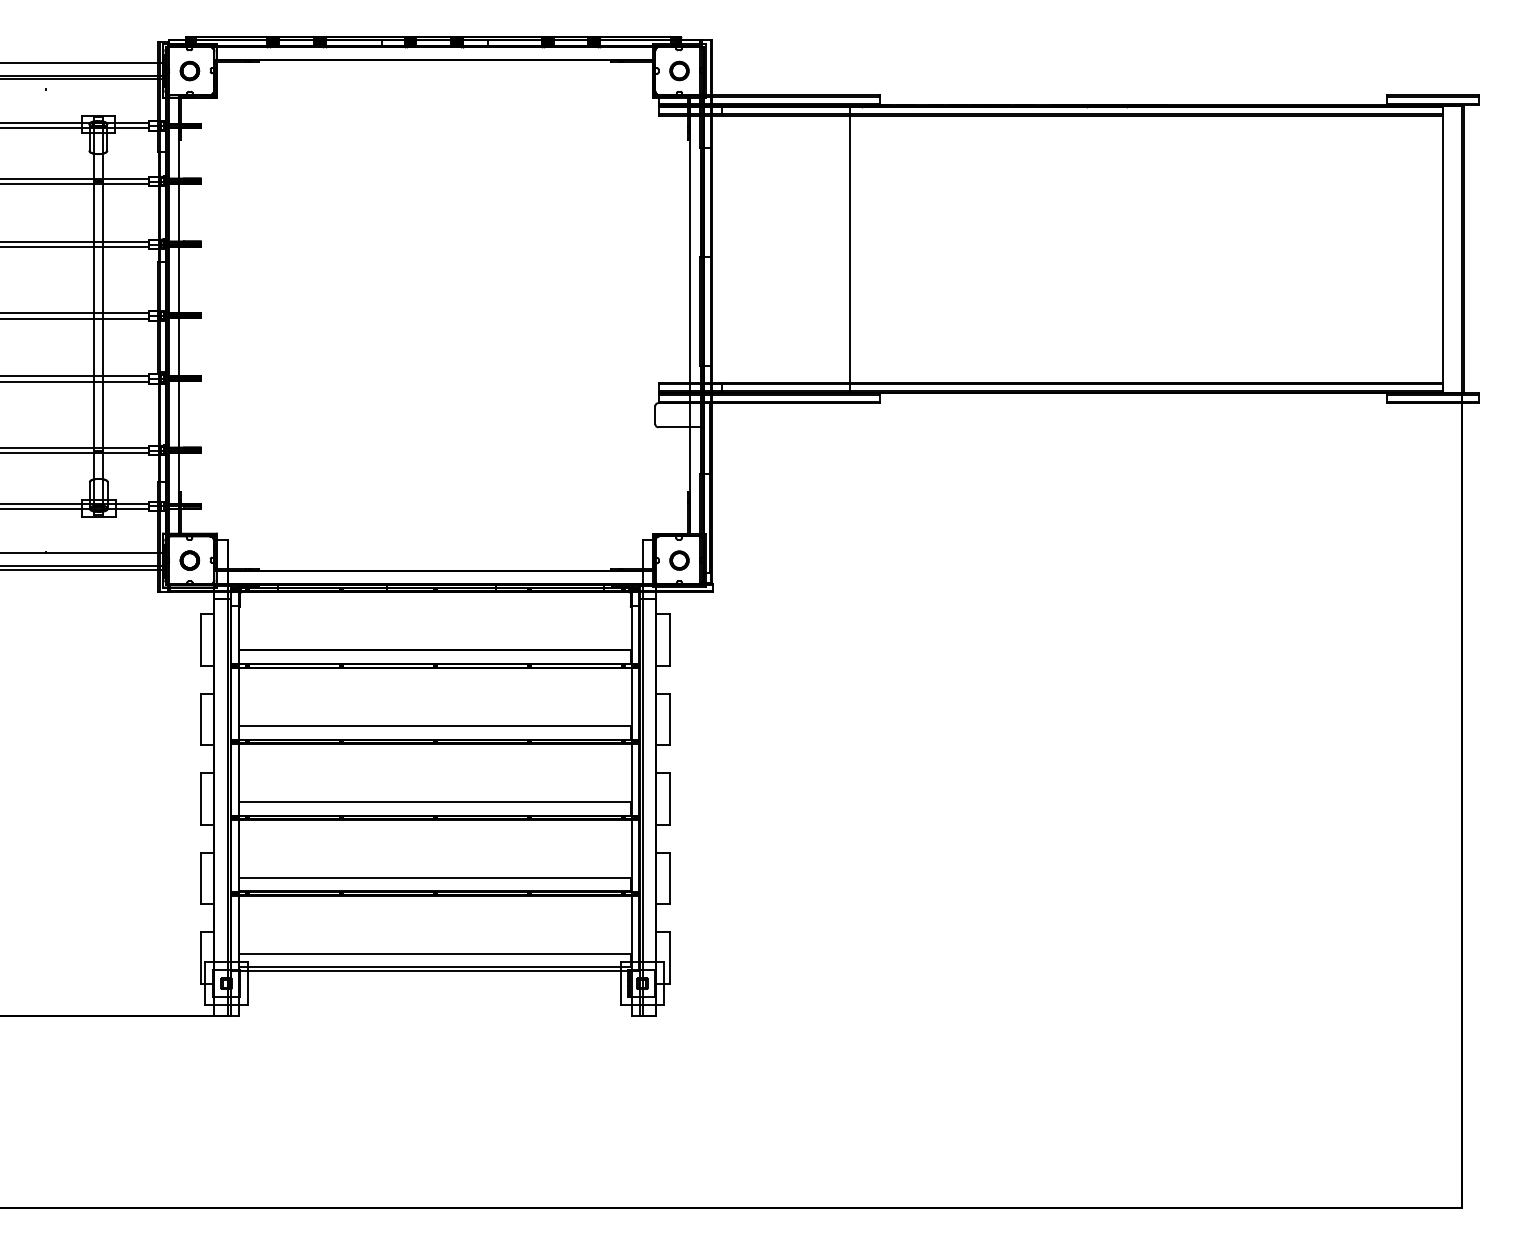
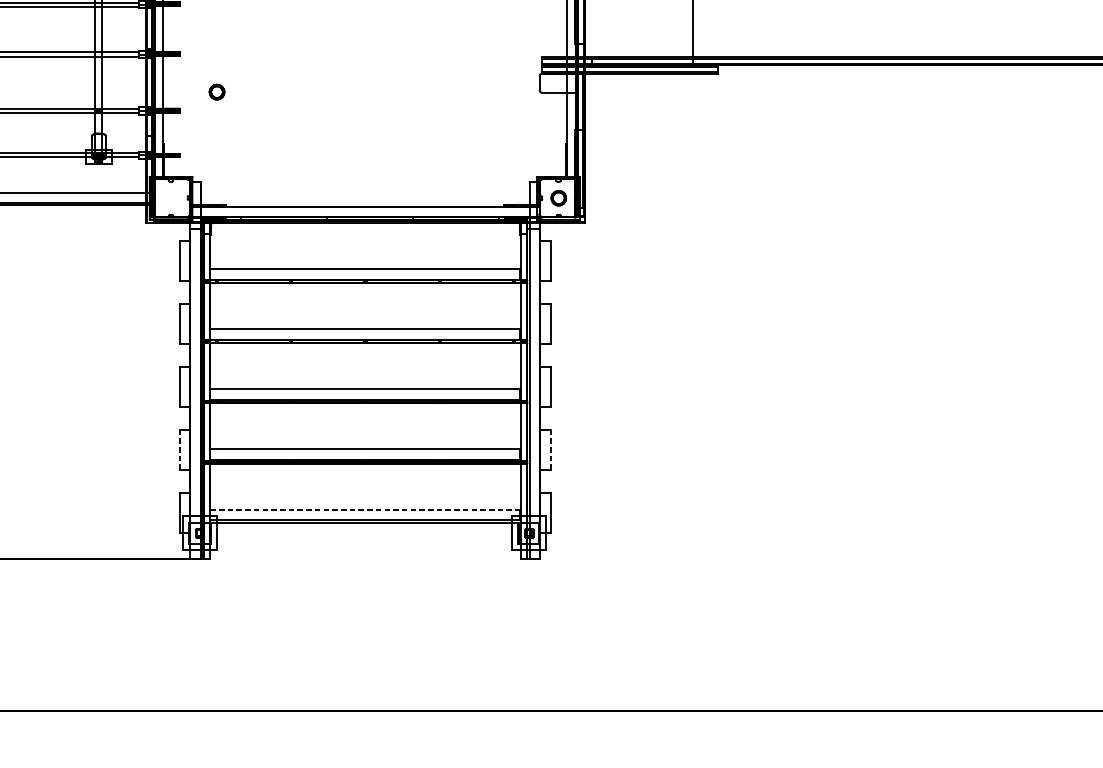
part: (189, 560) -> (216, 92), moved
line: (200, 878) -> (179, 449), solid -> dashed
line: (669, 878) -> (550, 449), solid -> dashed
line: (435, 953) -> (365, 509), solid -> dashed

